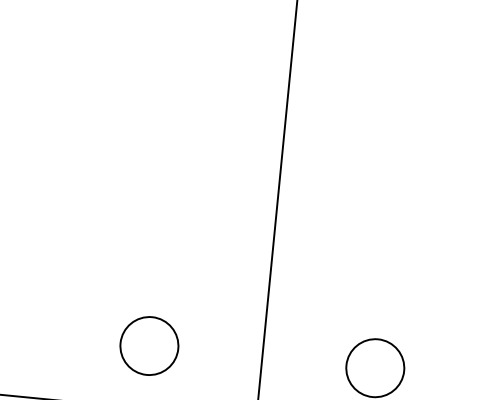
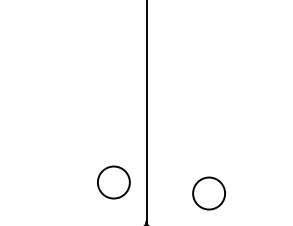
circle: (148, 345) -> (113, 182), moved

